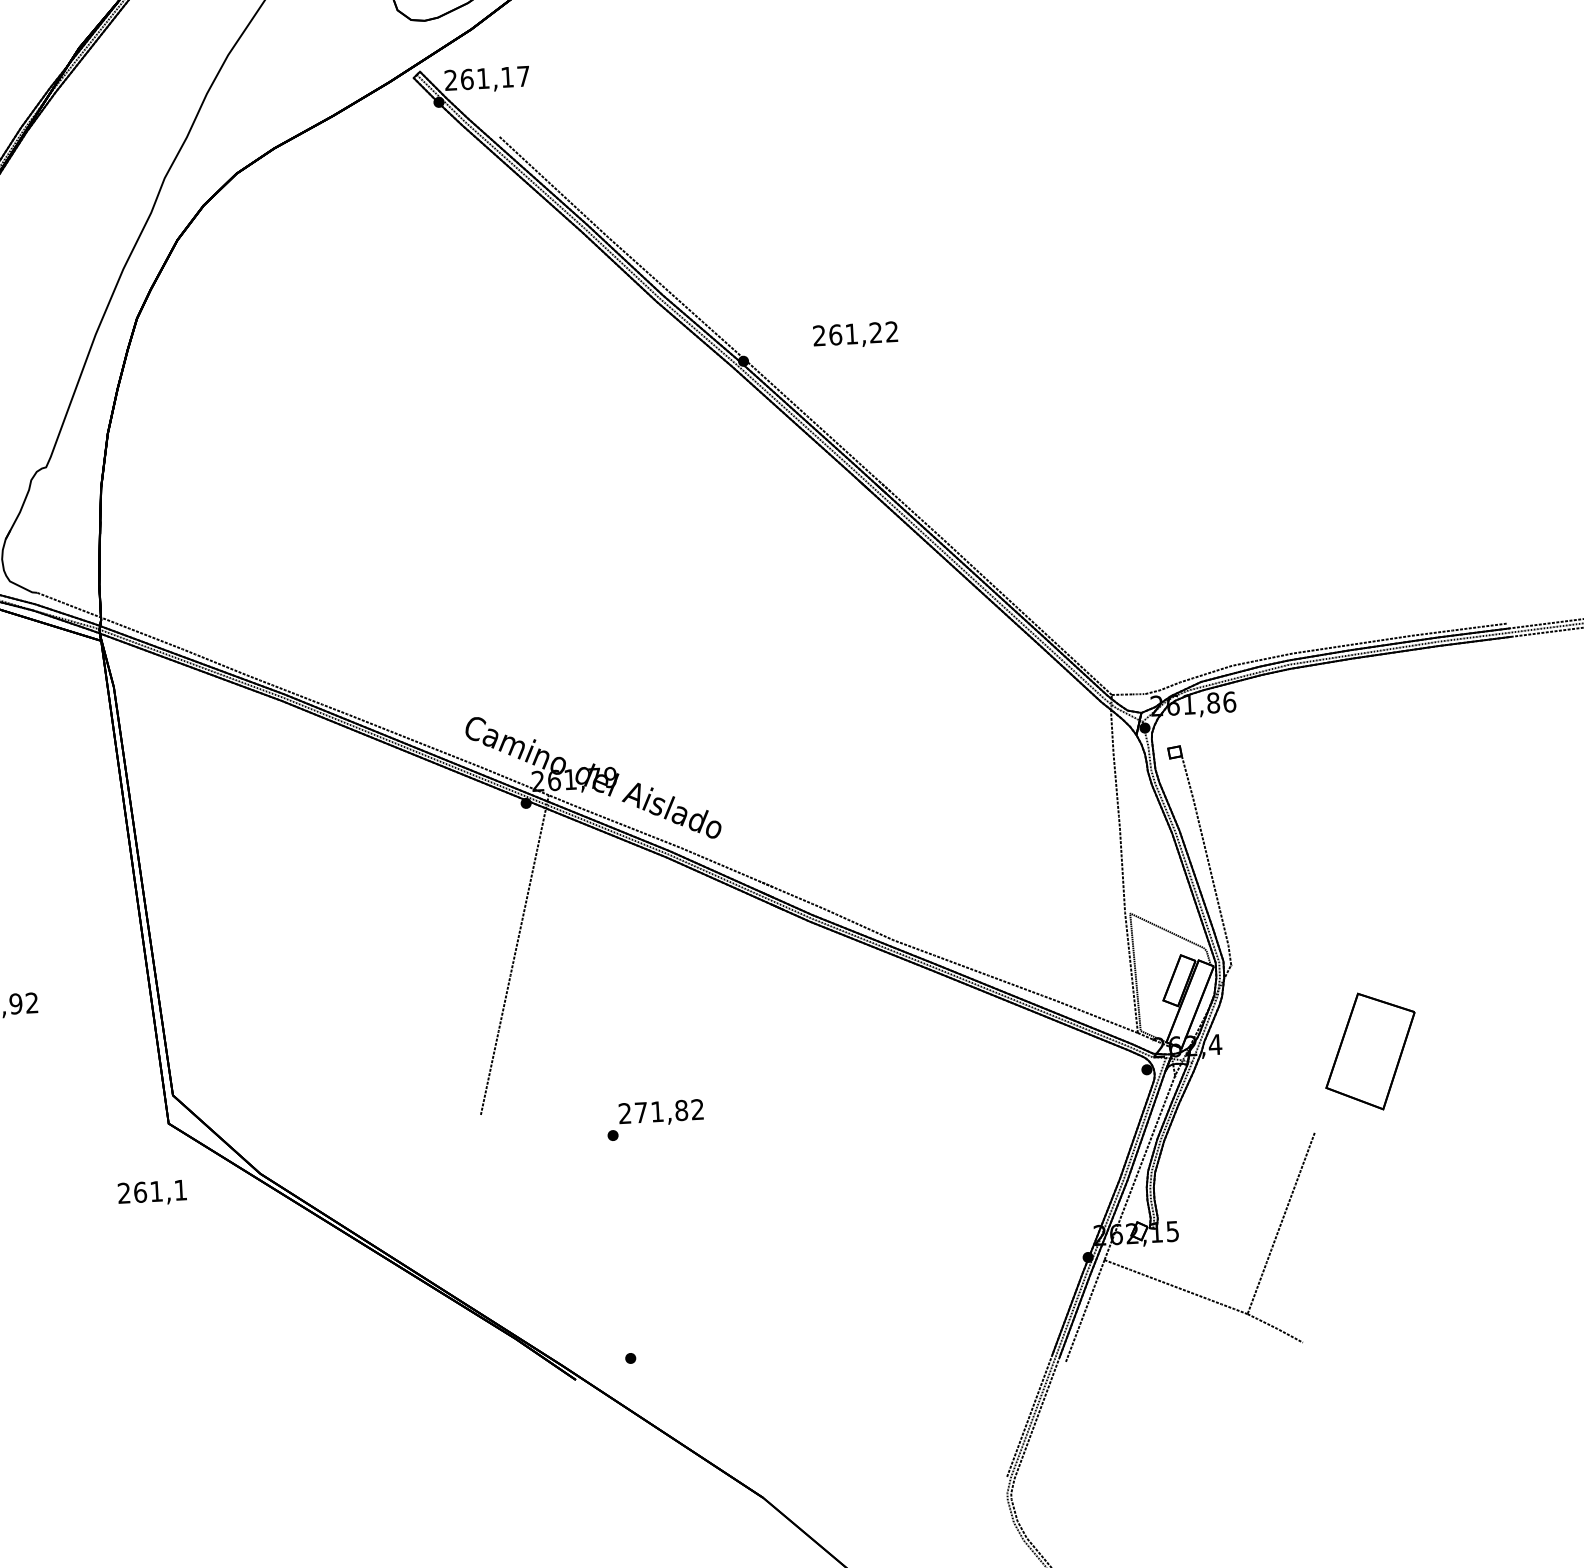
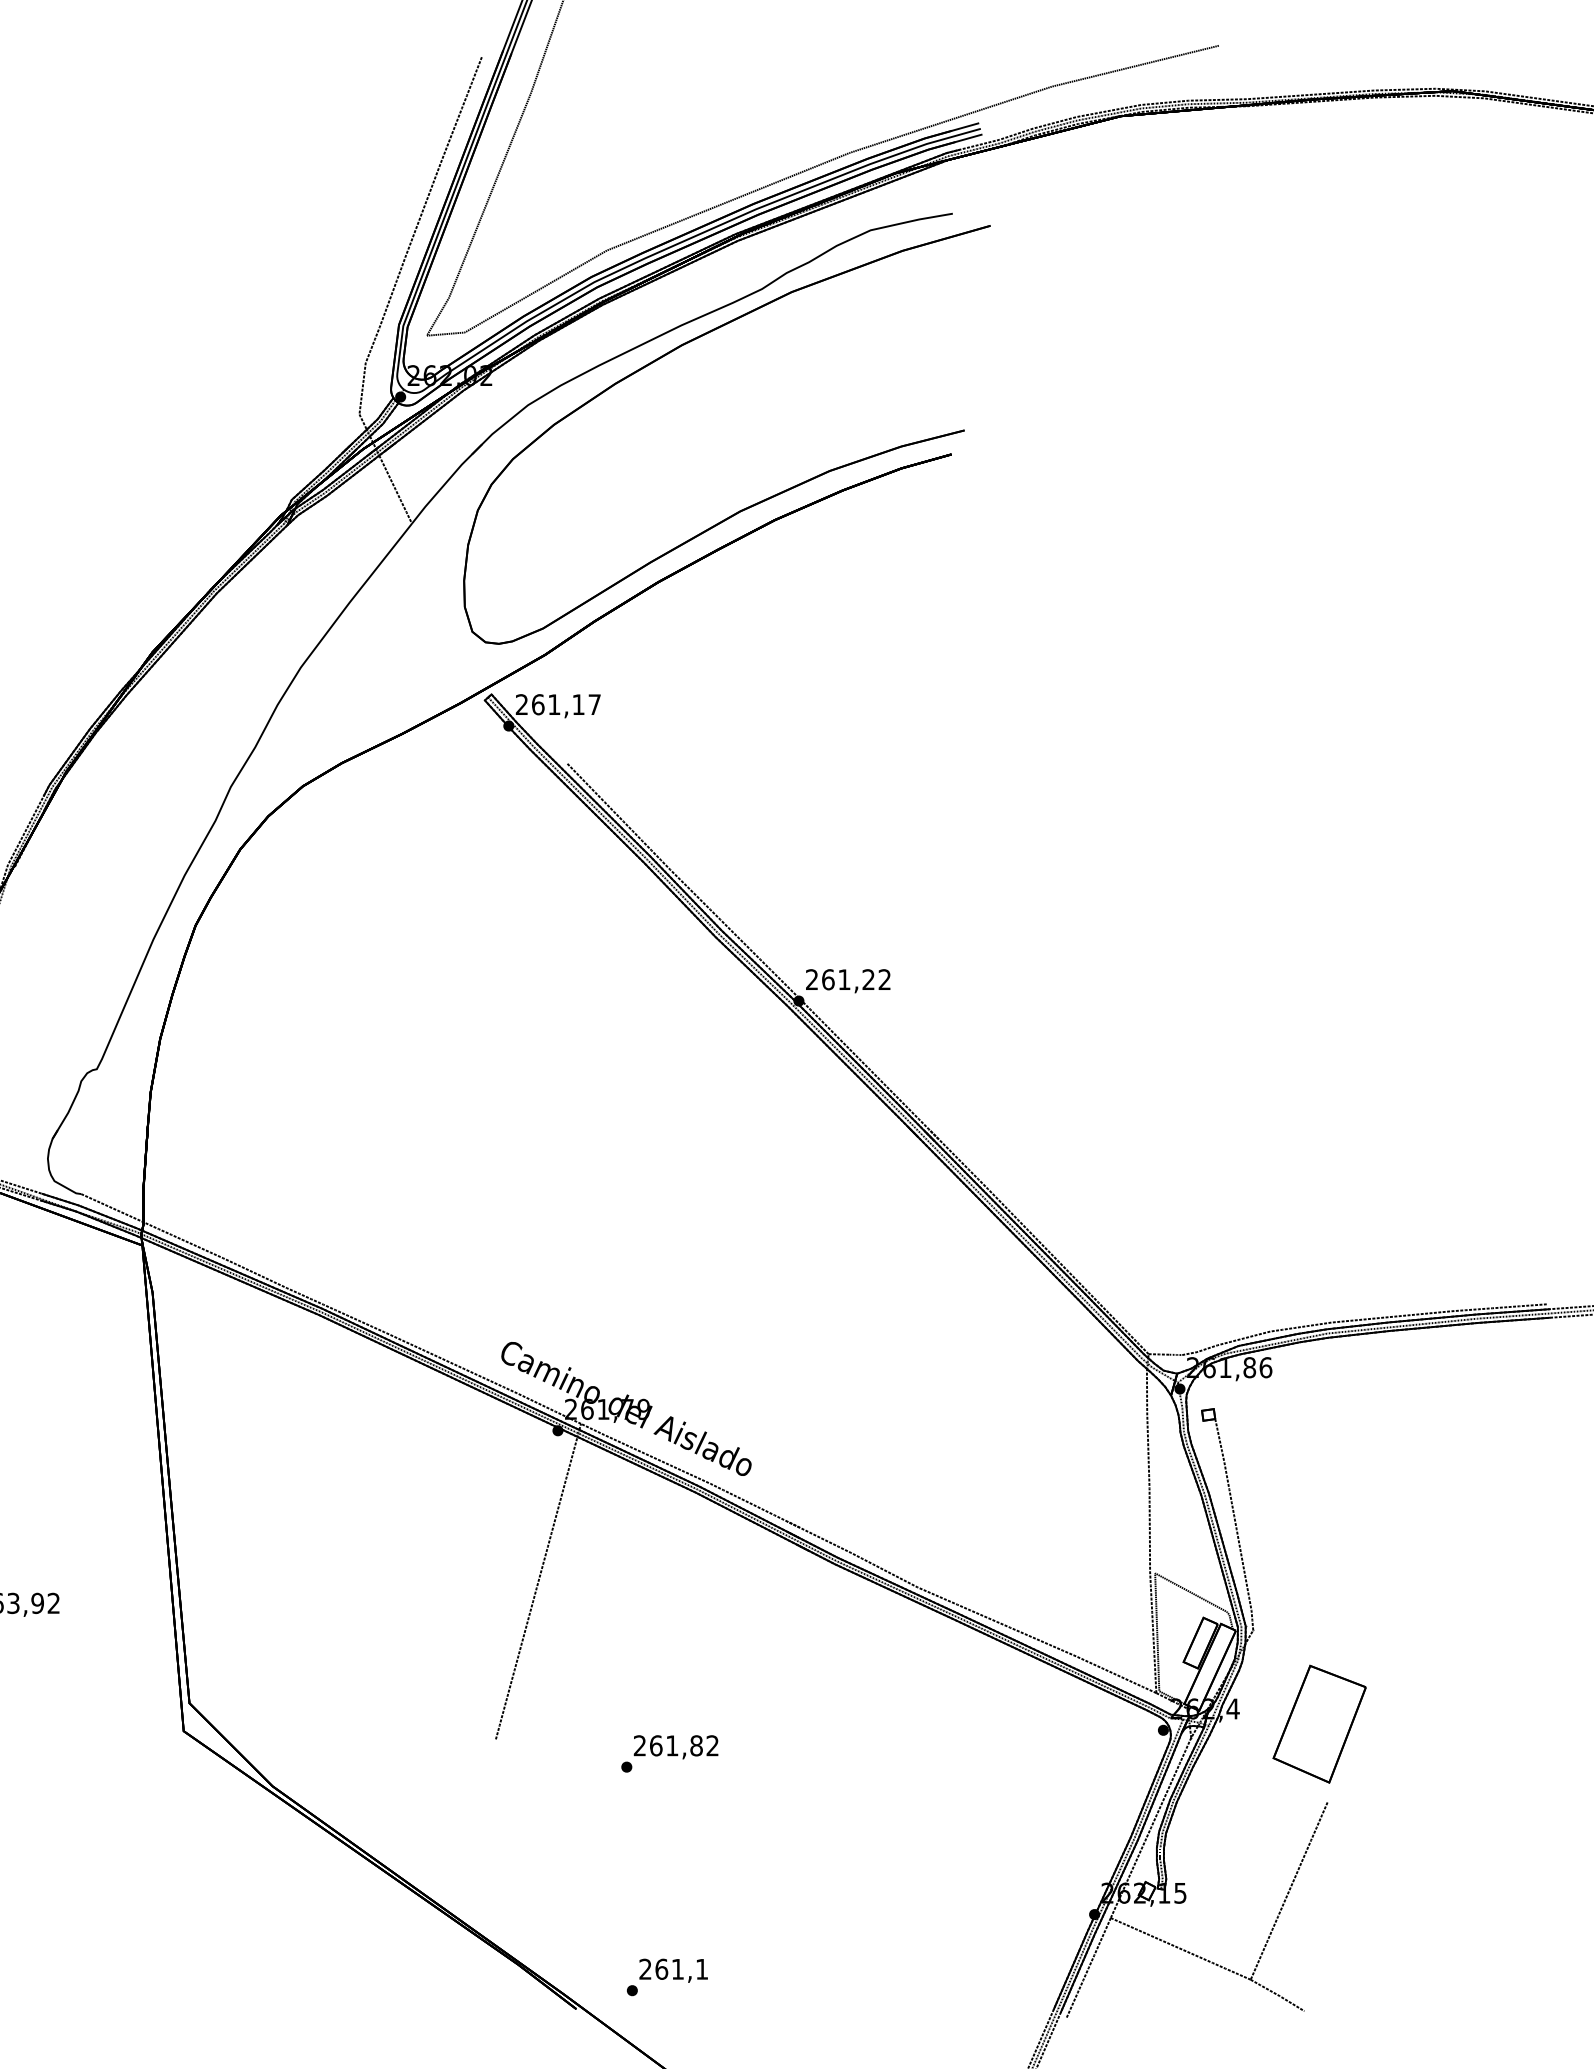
text: (855, 335) -> (848, 981), moved
part: (1370, 1050) -> (1319, 1723), moved
text: (641, 1112) -> (656, 1745), 271,82 -> 261,82
text: (152, 1192) -> (673, 1970), moved

